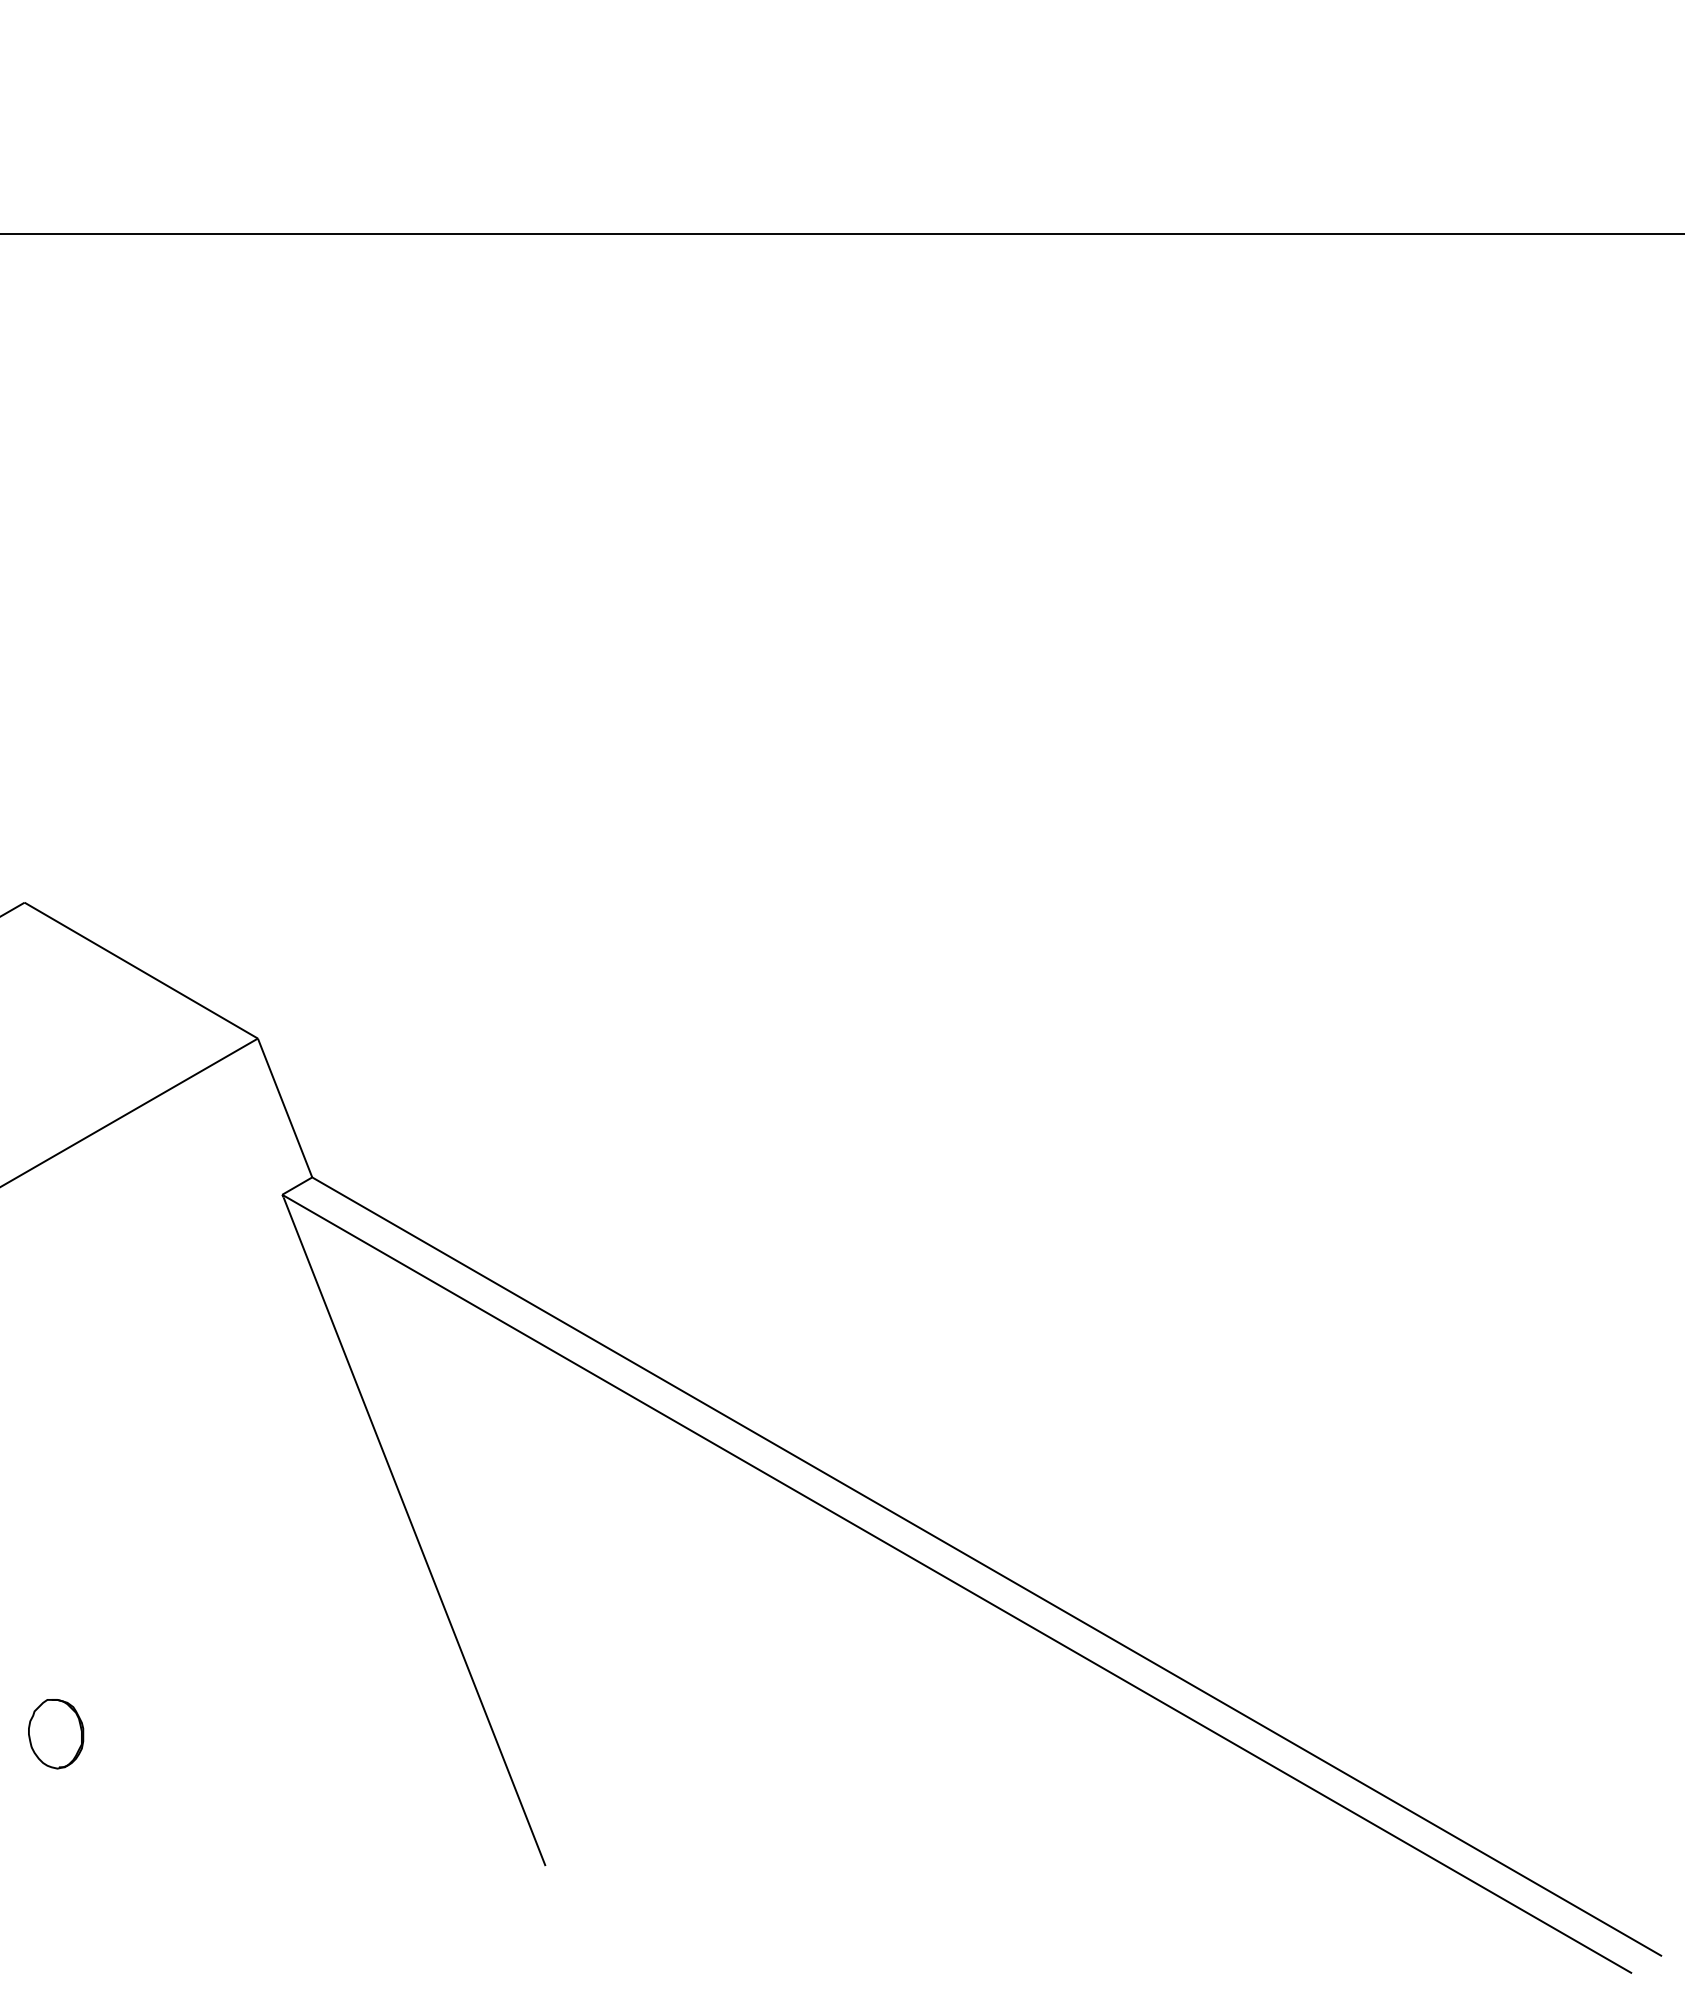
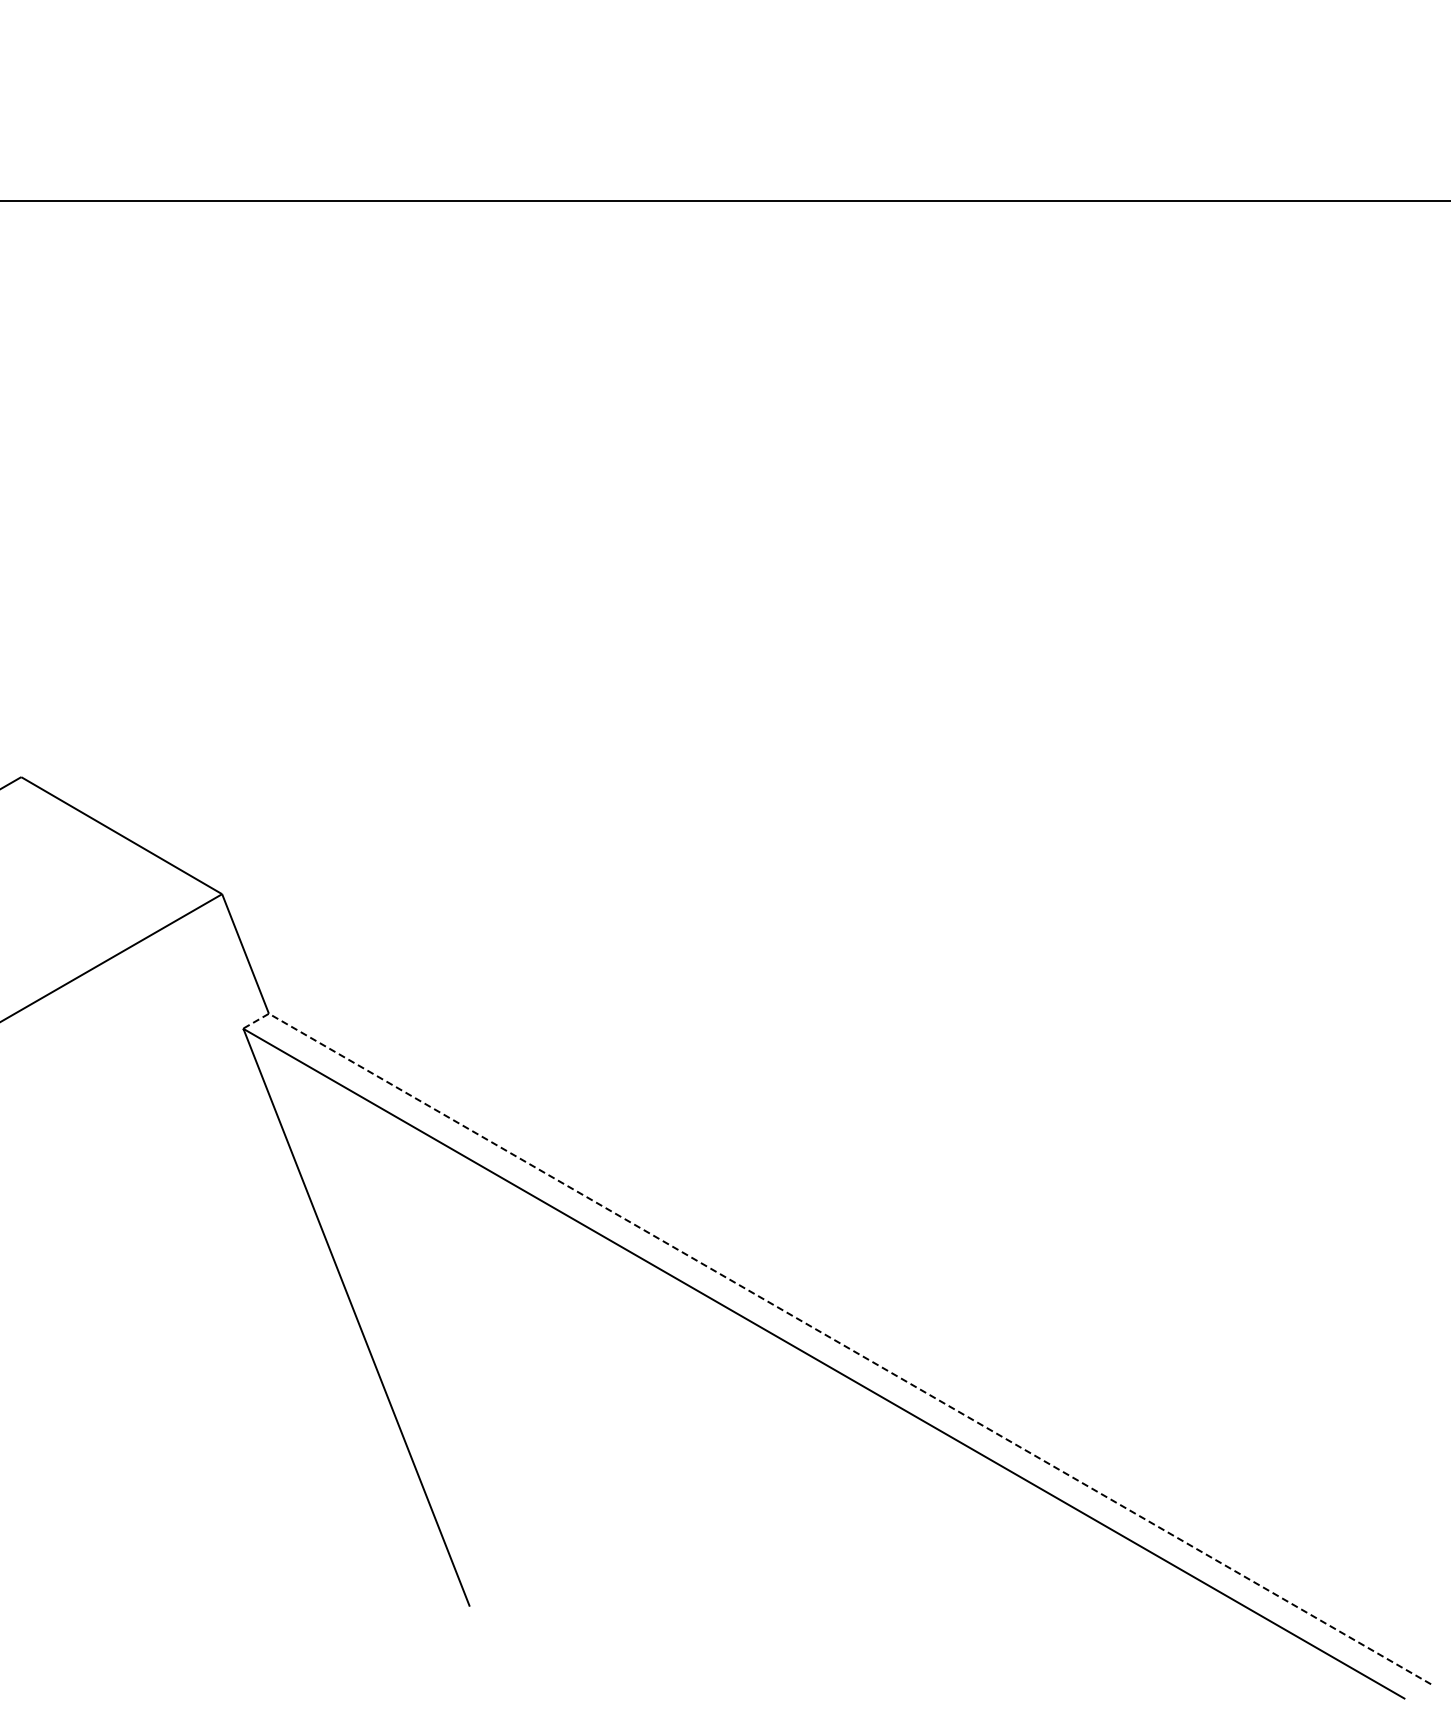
line: (971, 1558) -> (836, 1341), solid -> dashed
part: (56, 1733) -> (48, 1492), removed

